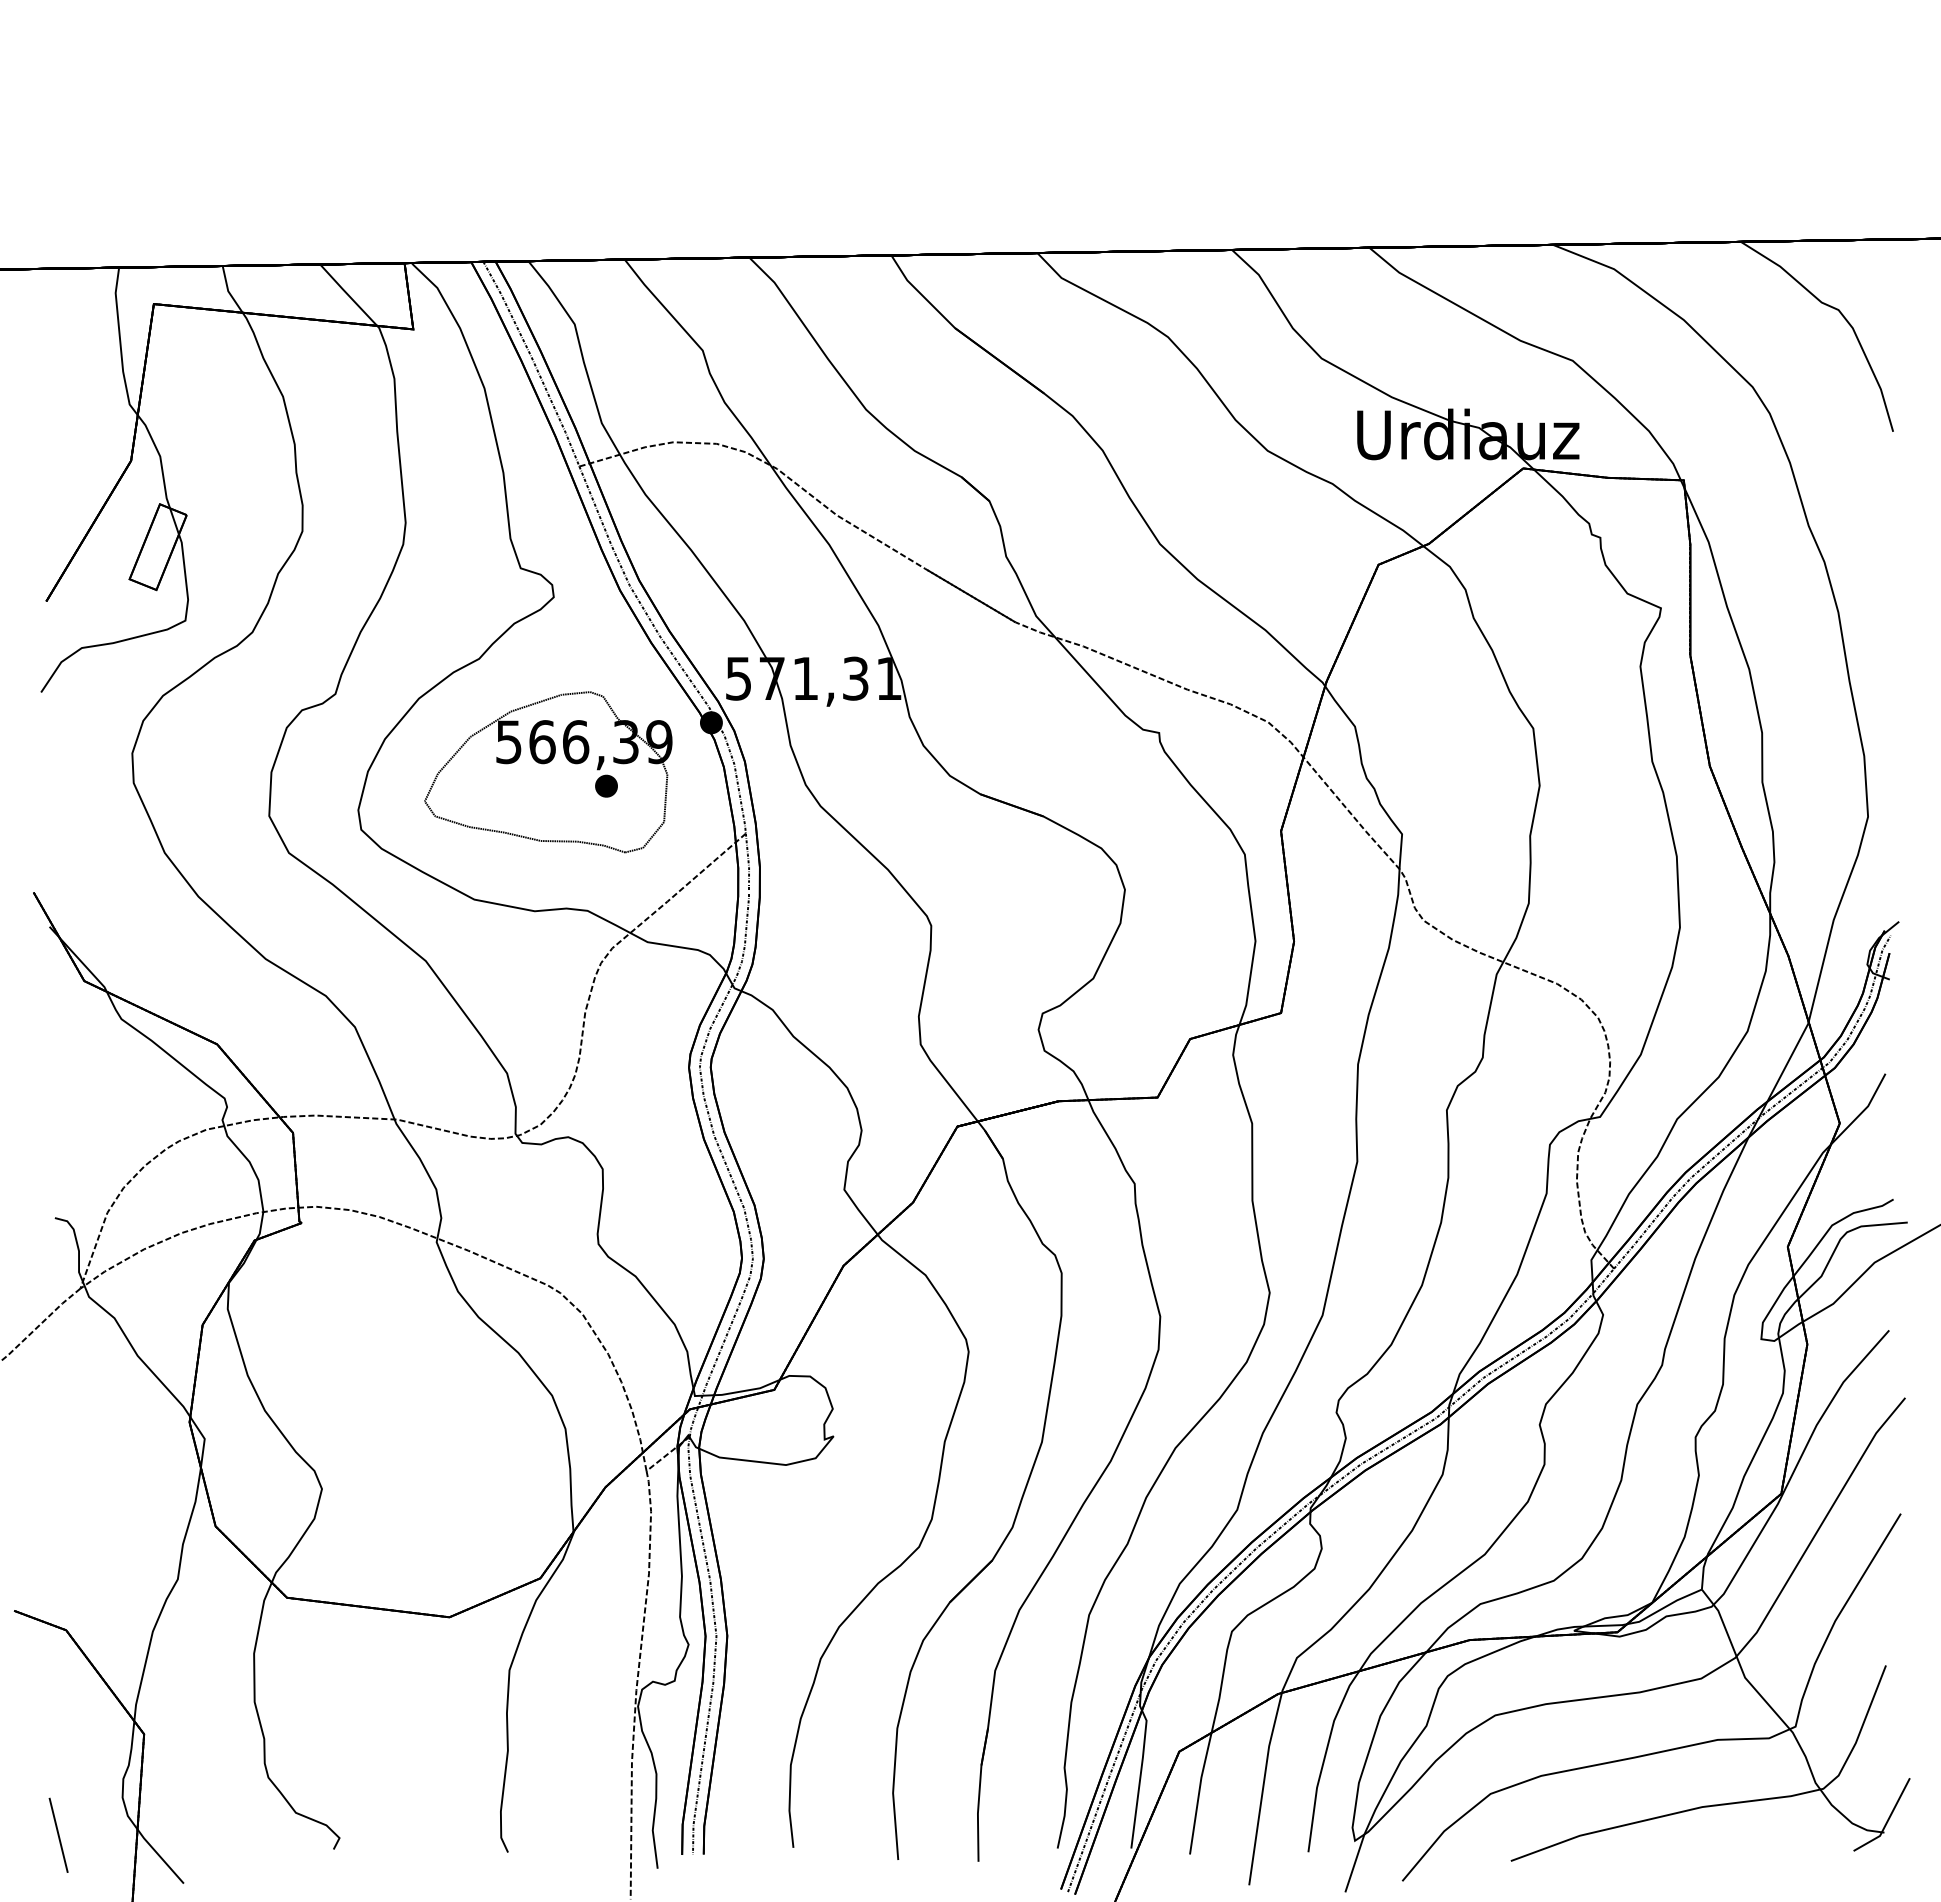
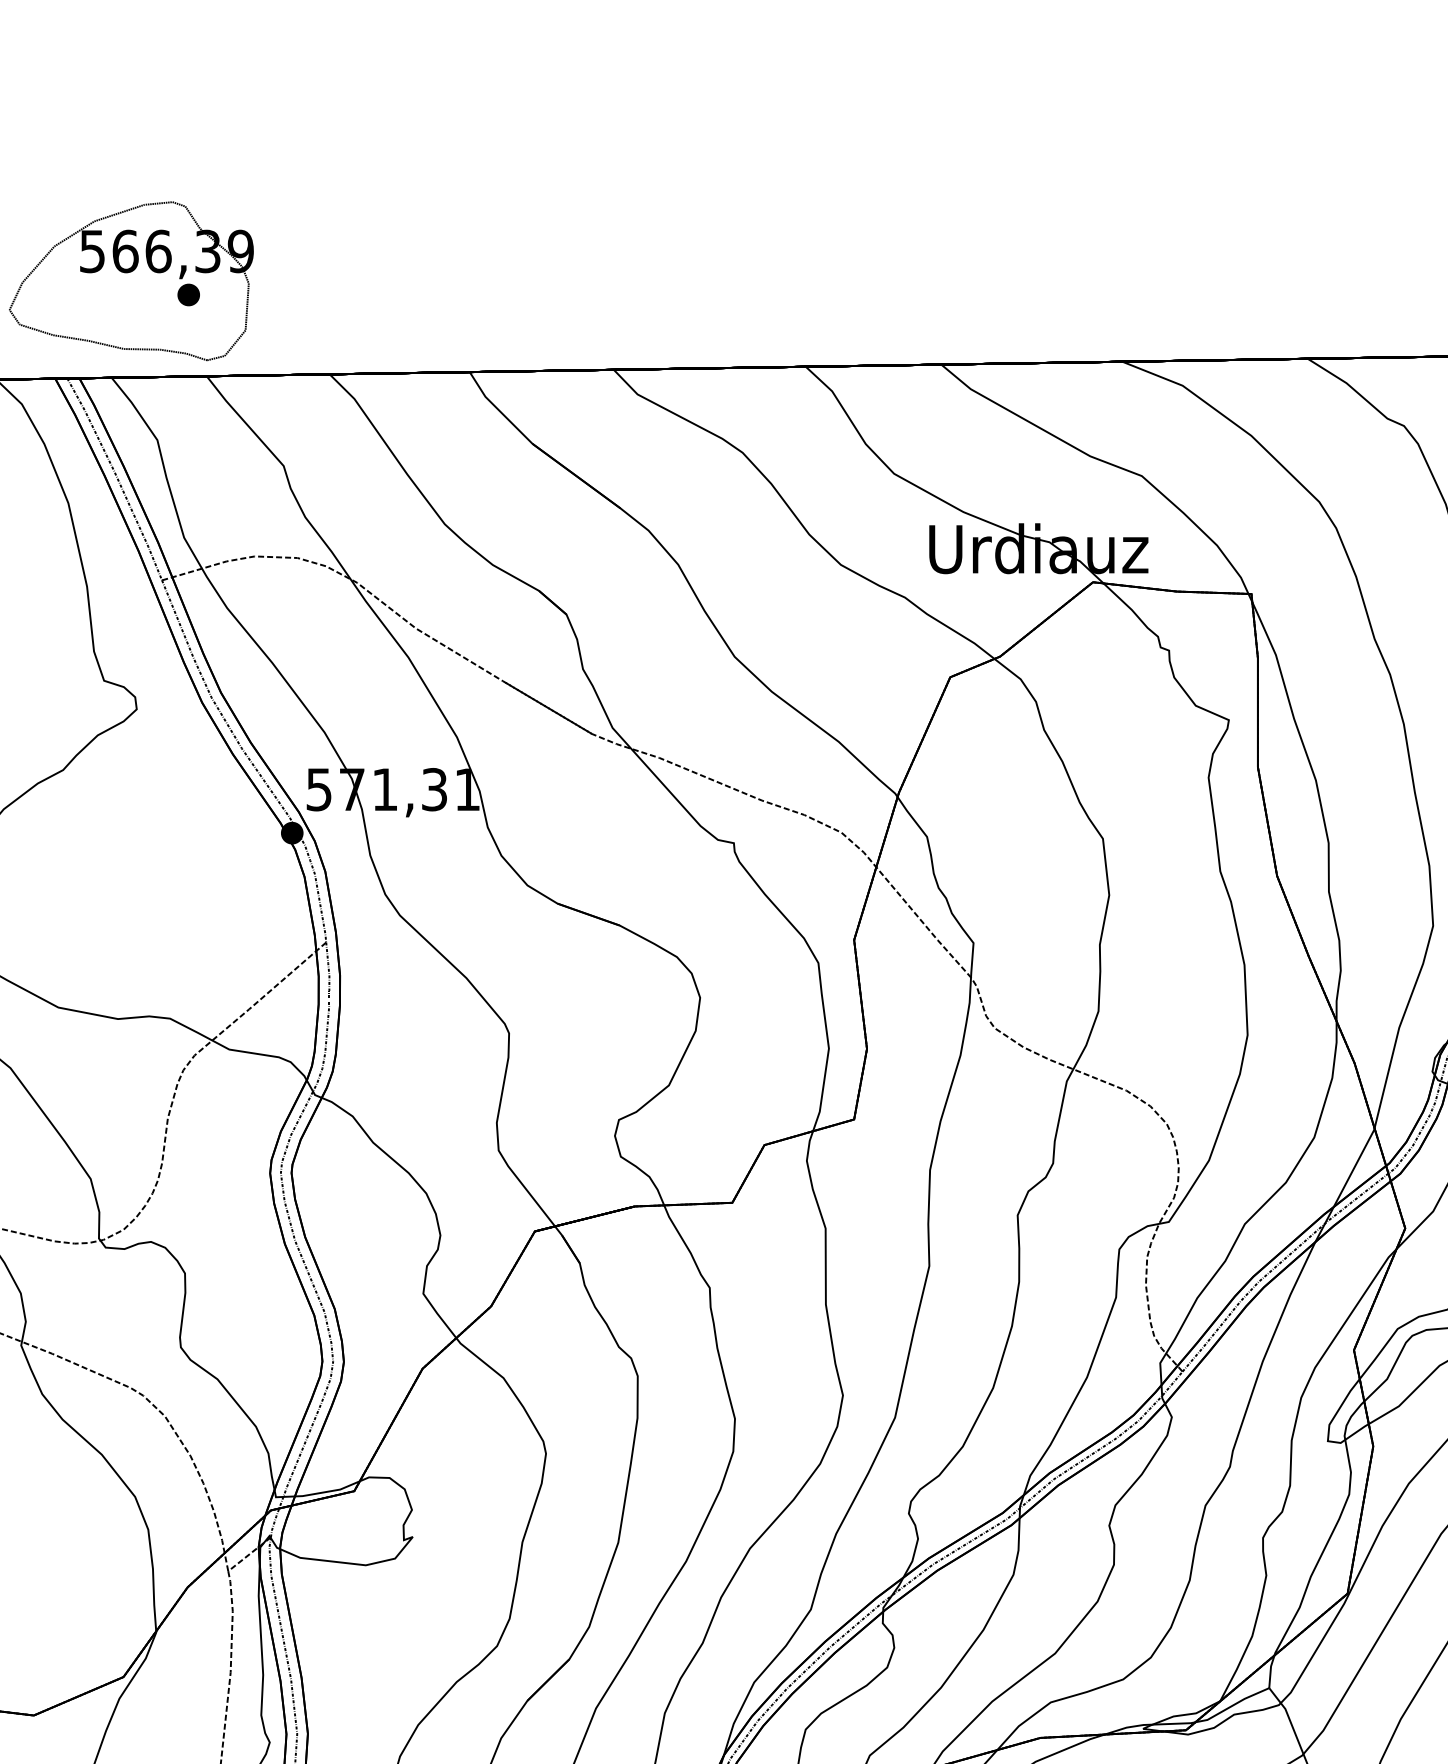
part: (548, 772) -> (131, 281), moved

